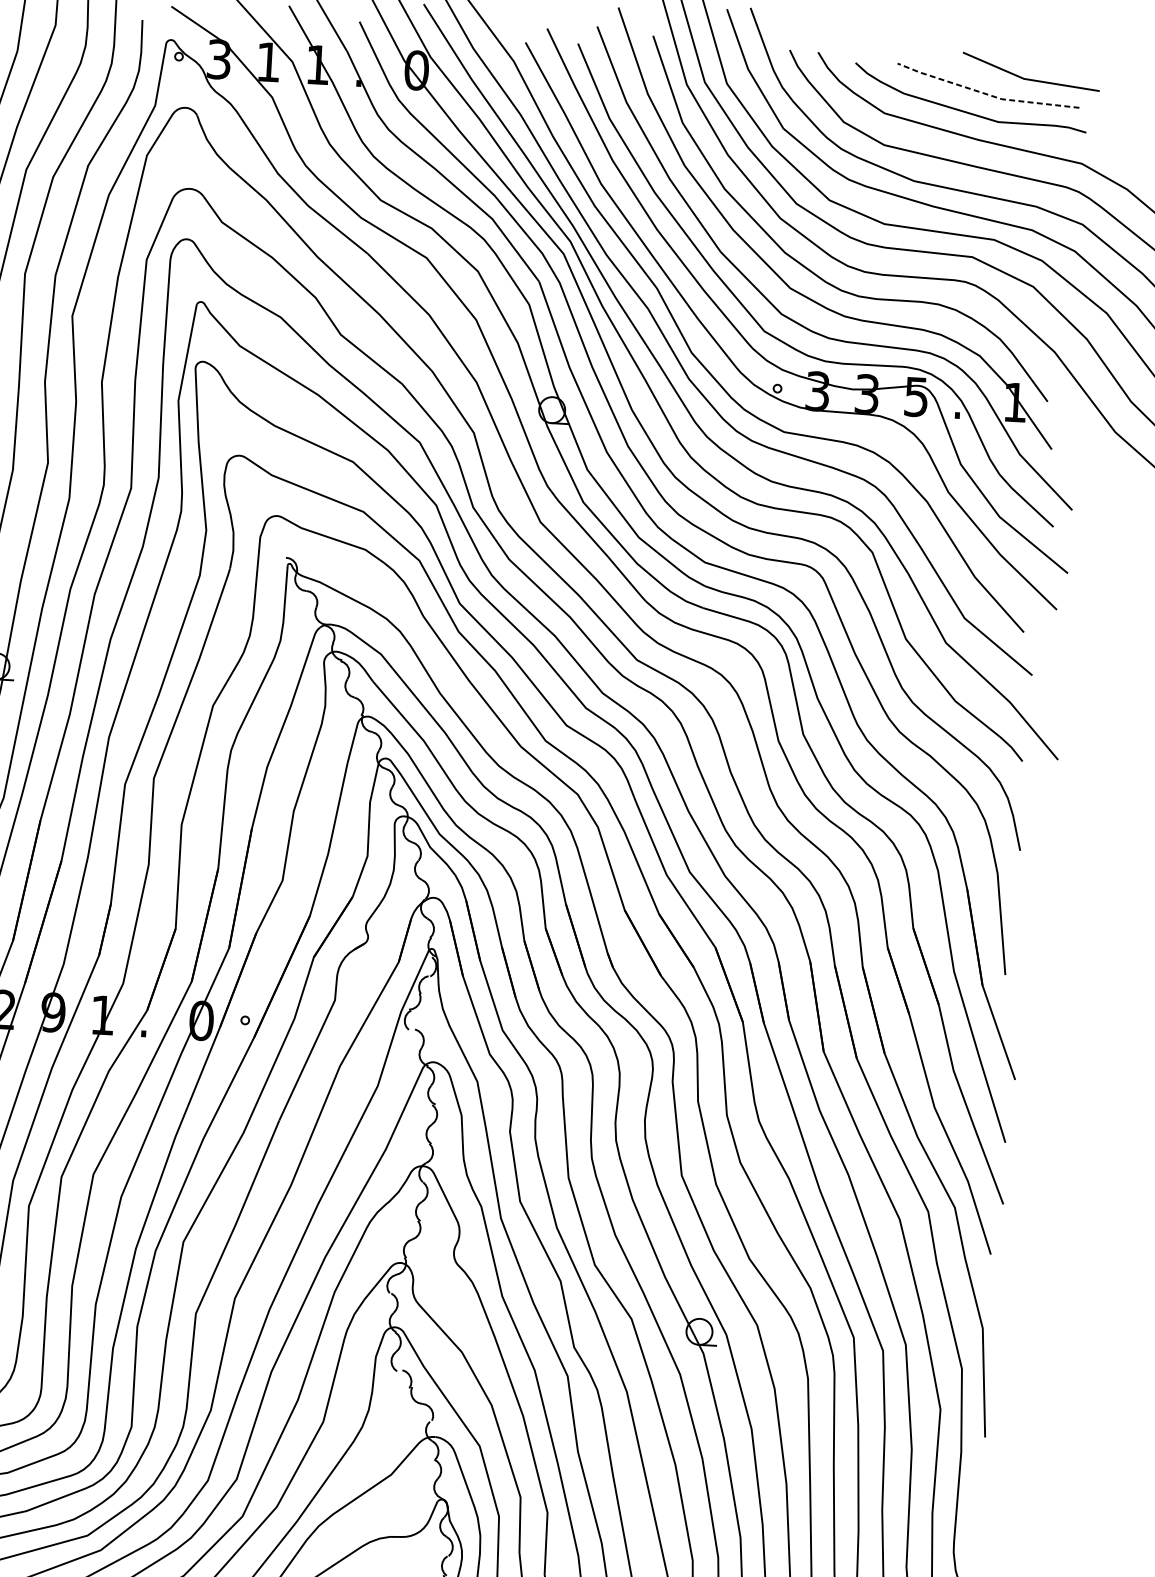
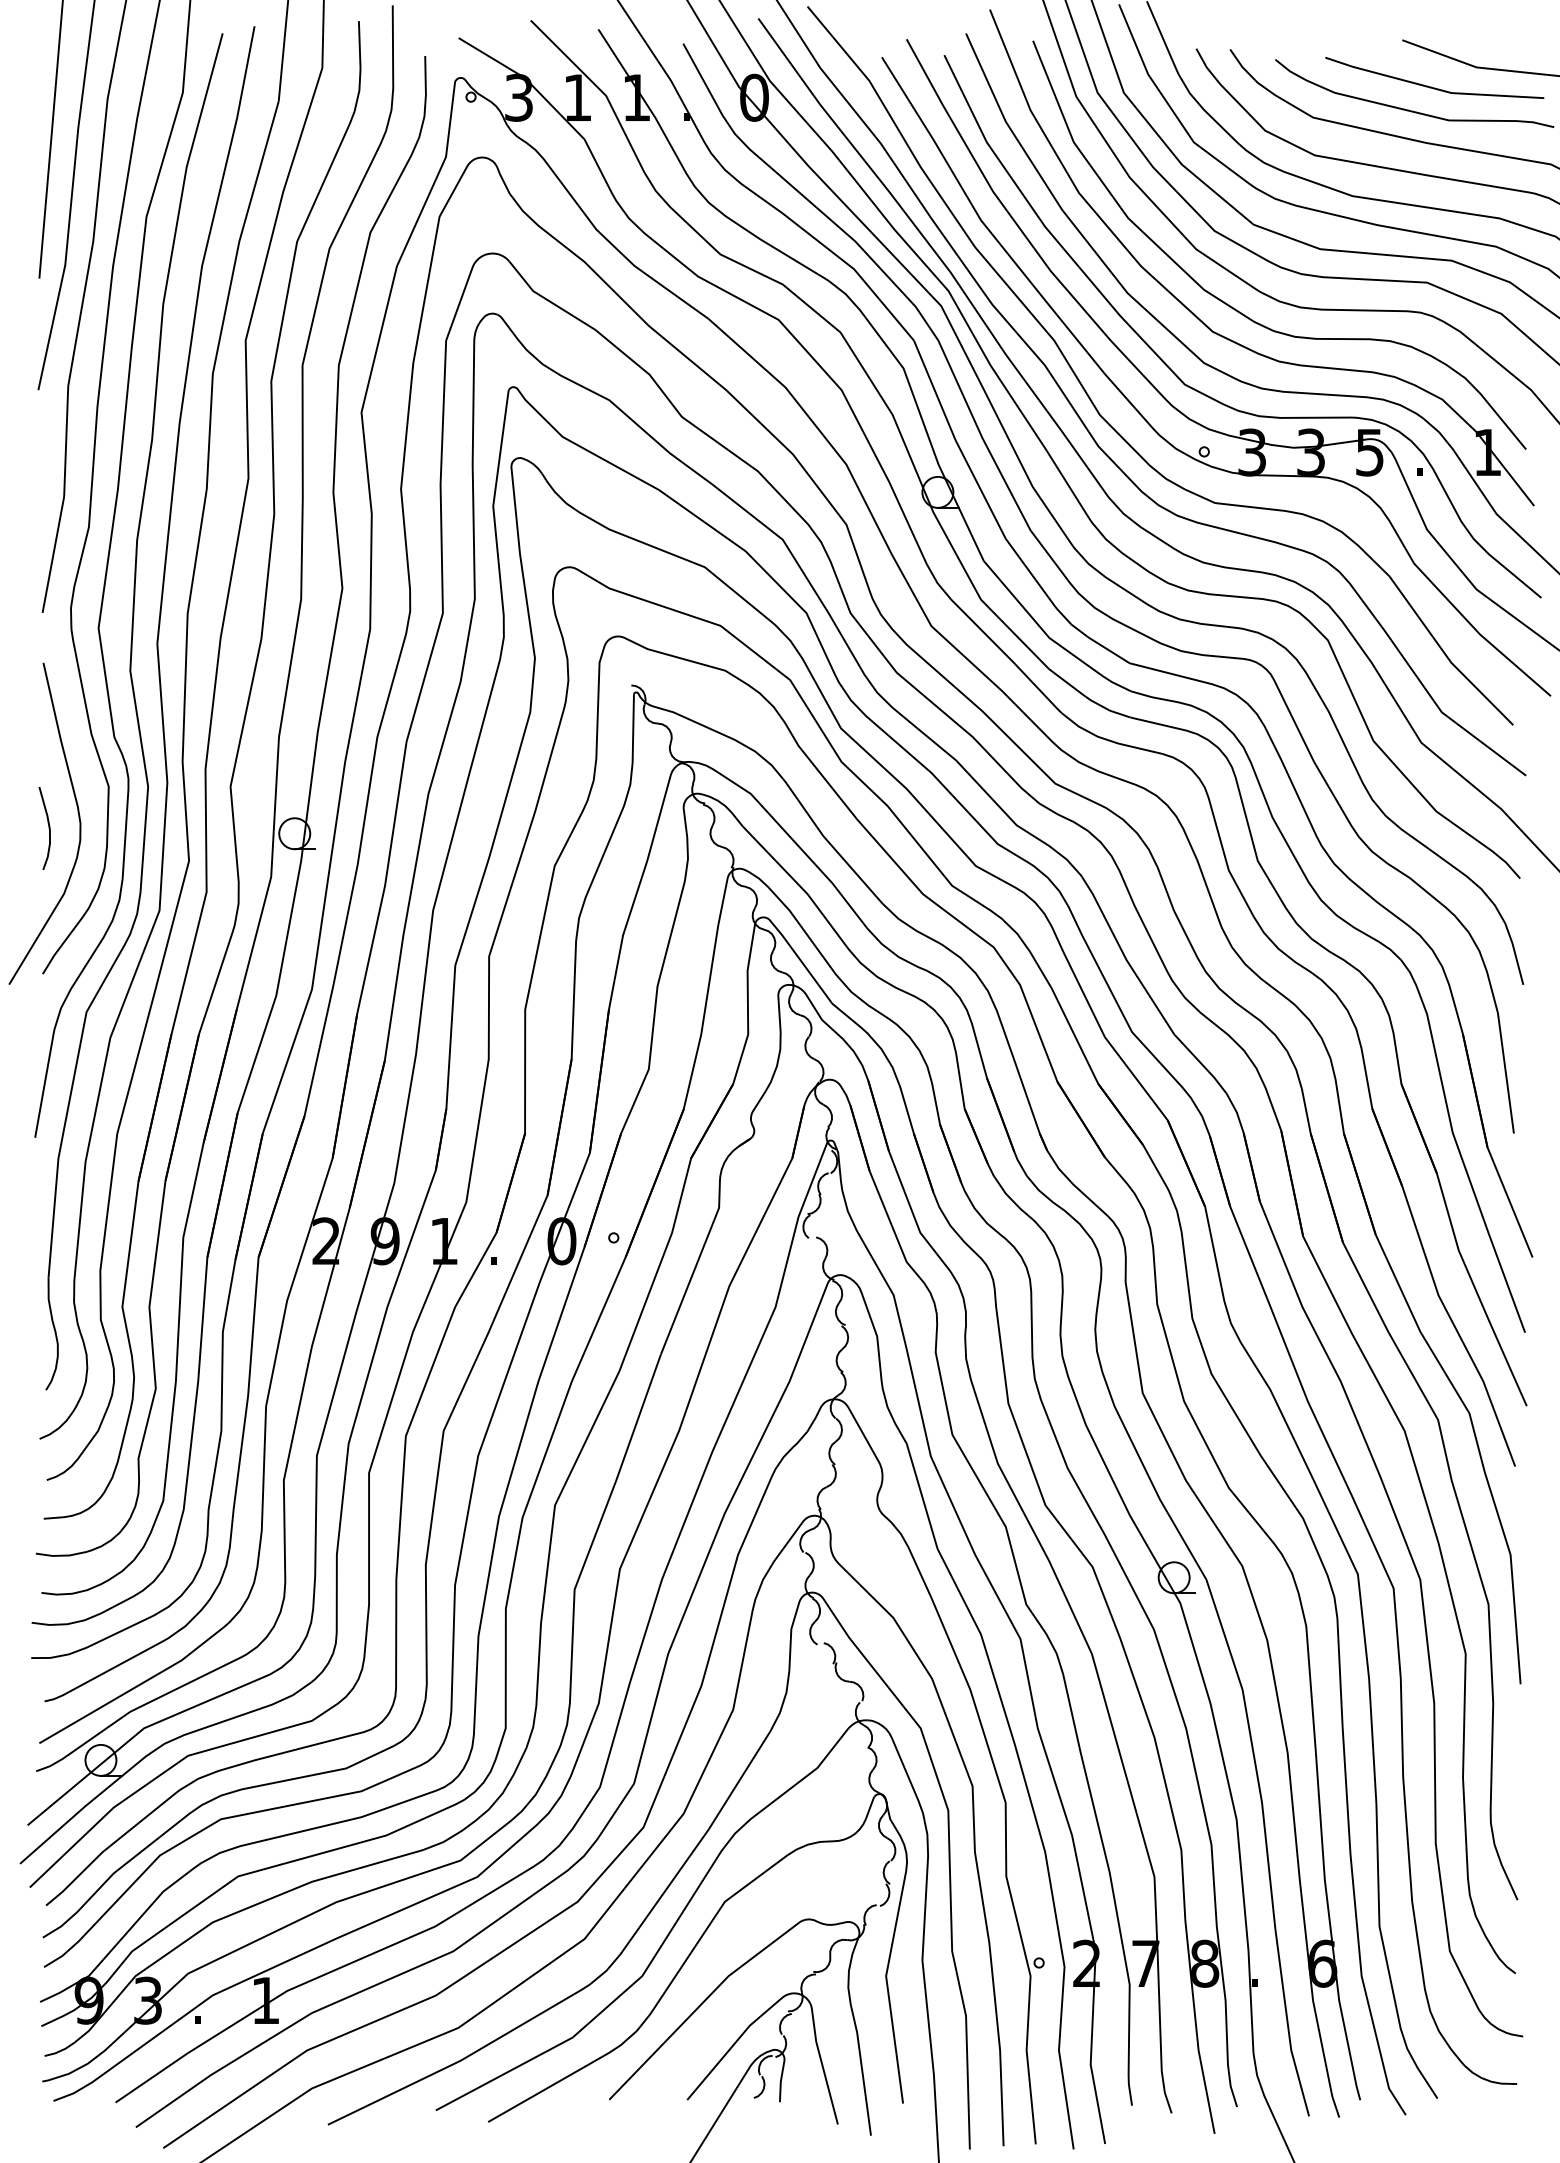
line: (986, 93) -> (1432, 87), dashed -> solid

